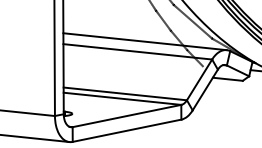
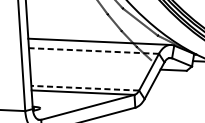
line: (137, 51) -> (93, 50), solid -> dashed
line: (125, 93) -> (85, 87), solid -> dashed

